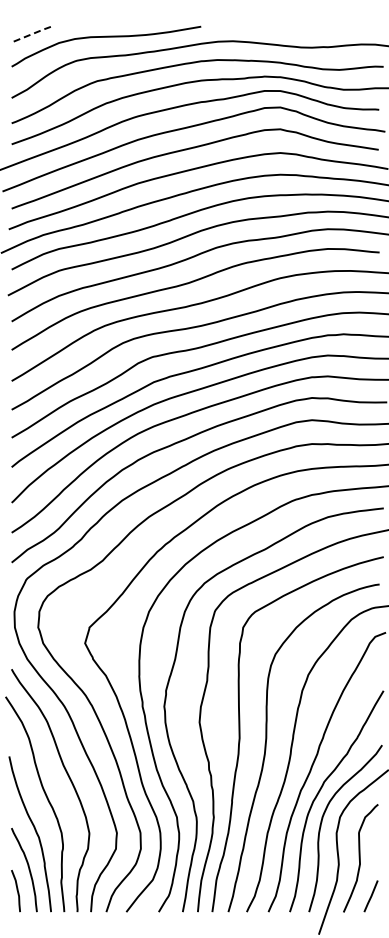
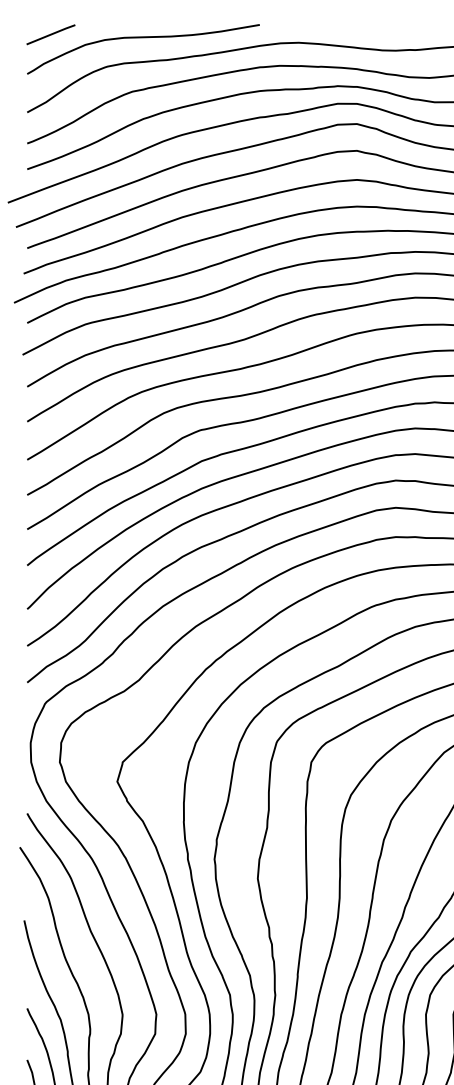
line: (31, 34) -> (51, 34), dashed -> solid

